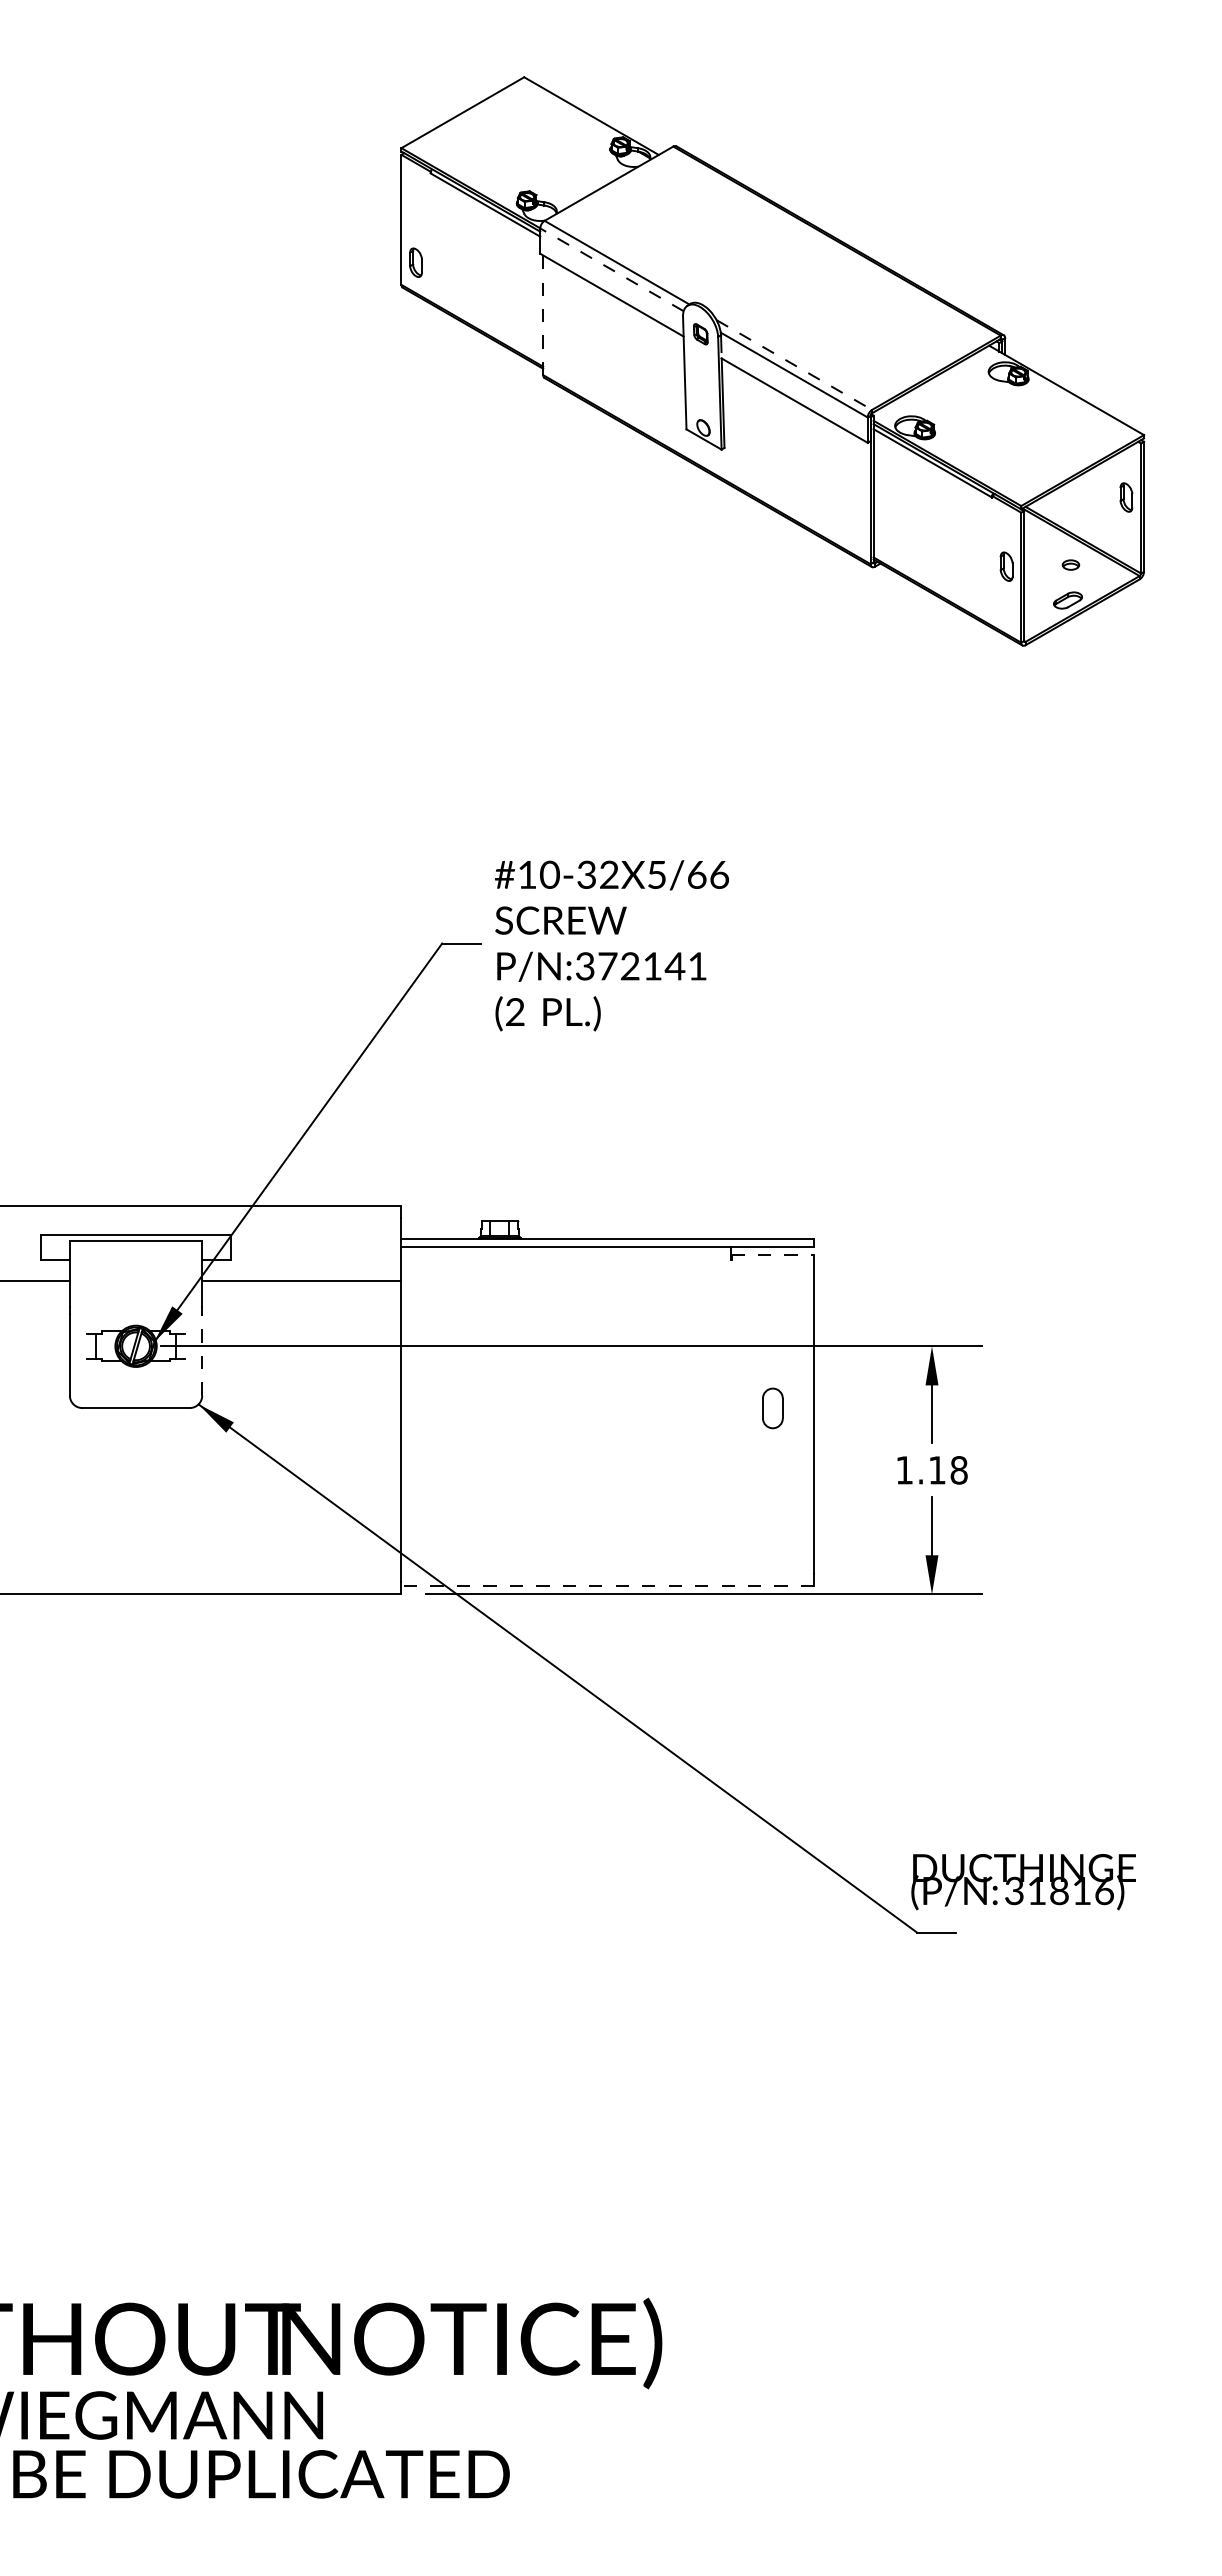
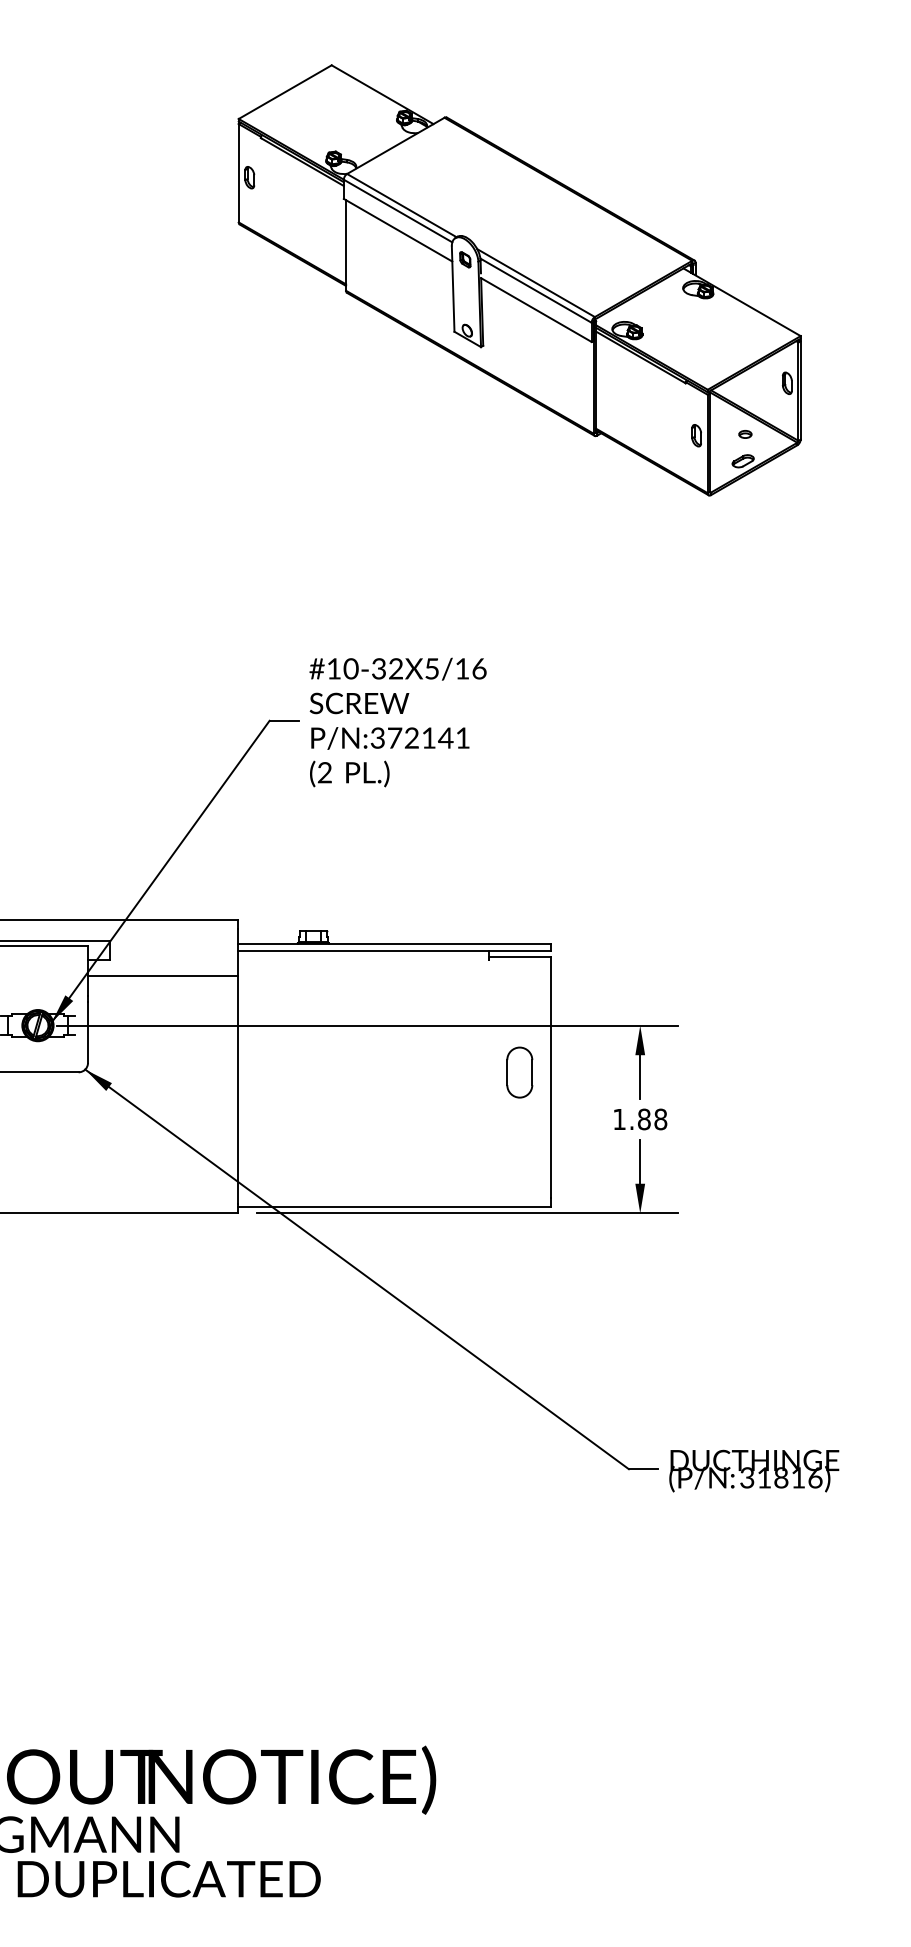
part: (415, 262) -> (249, 177), moved
line: (611, 269) -> (397, 210), dashed -> solid
line: (543, 315) -> (346, 245), dashed -> solid
line: (794, 365) -> (536, 283), dashed -> solid
text: (697, 874) -> (462, 668), #10-32X5/66 -> #10-32X5/16
line: (773, 1255) -> (520, 956), dashed -> solid
line: (202, 1355) -> (88, 1032), dashed -> solid
part: (772, 1408) -> (519, 1072), size x1.67
text: (936, 1470) -> (643, 1119), 1.18 -> 1.88
line: (607, 1586) -> (394, 1207), dashed -> solid
text: (1023, 1882) -> (754, 1471), moved

